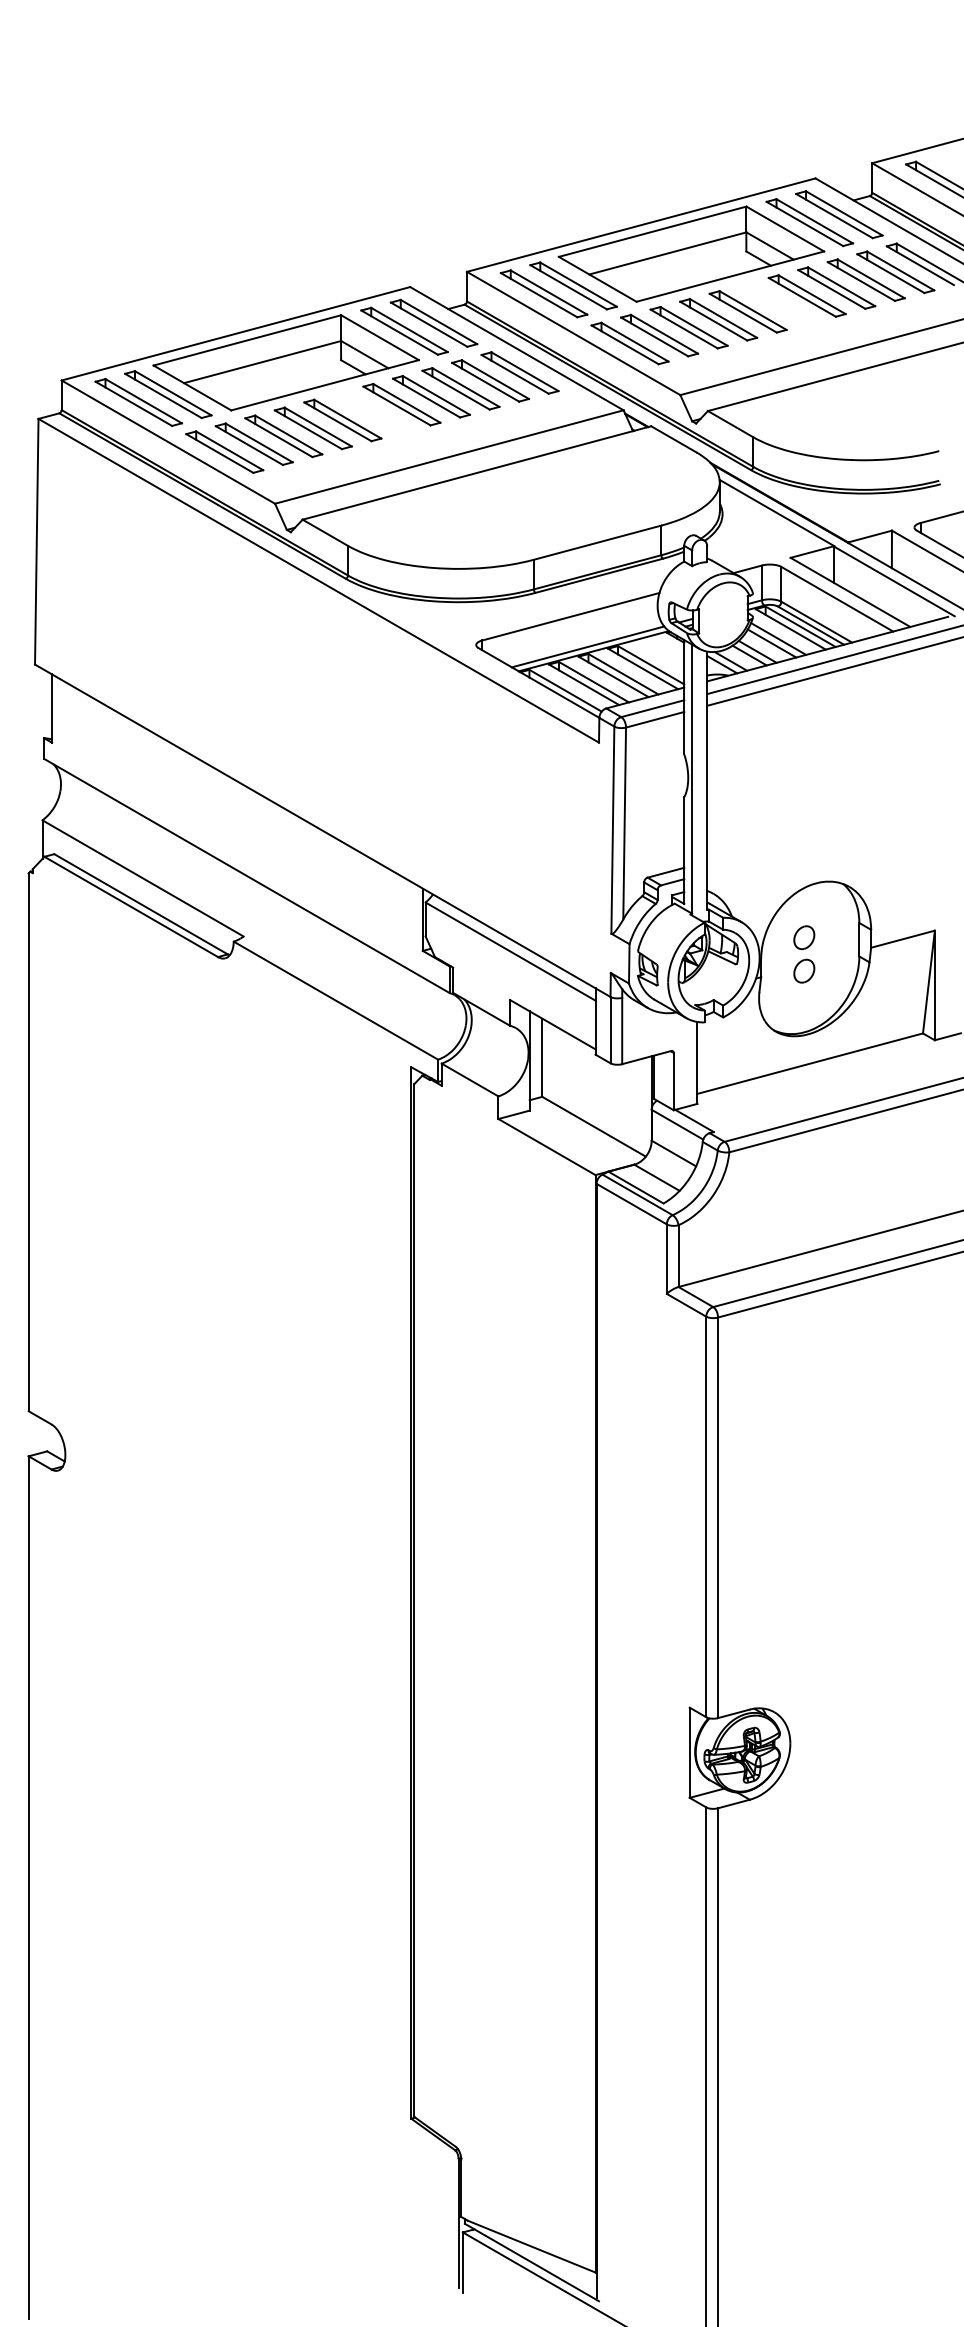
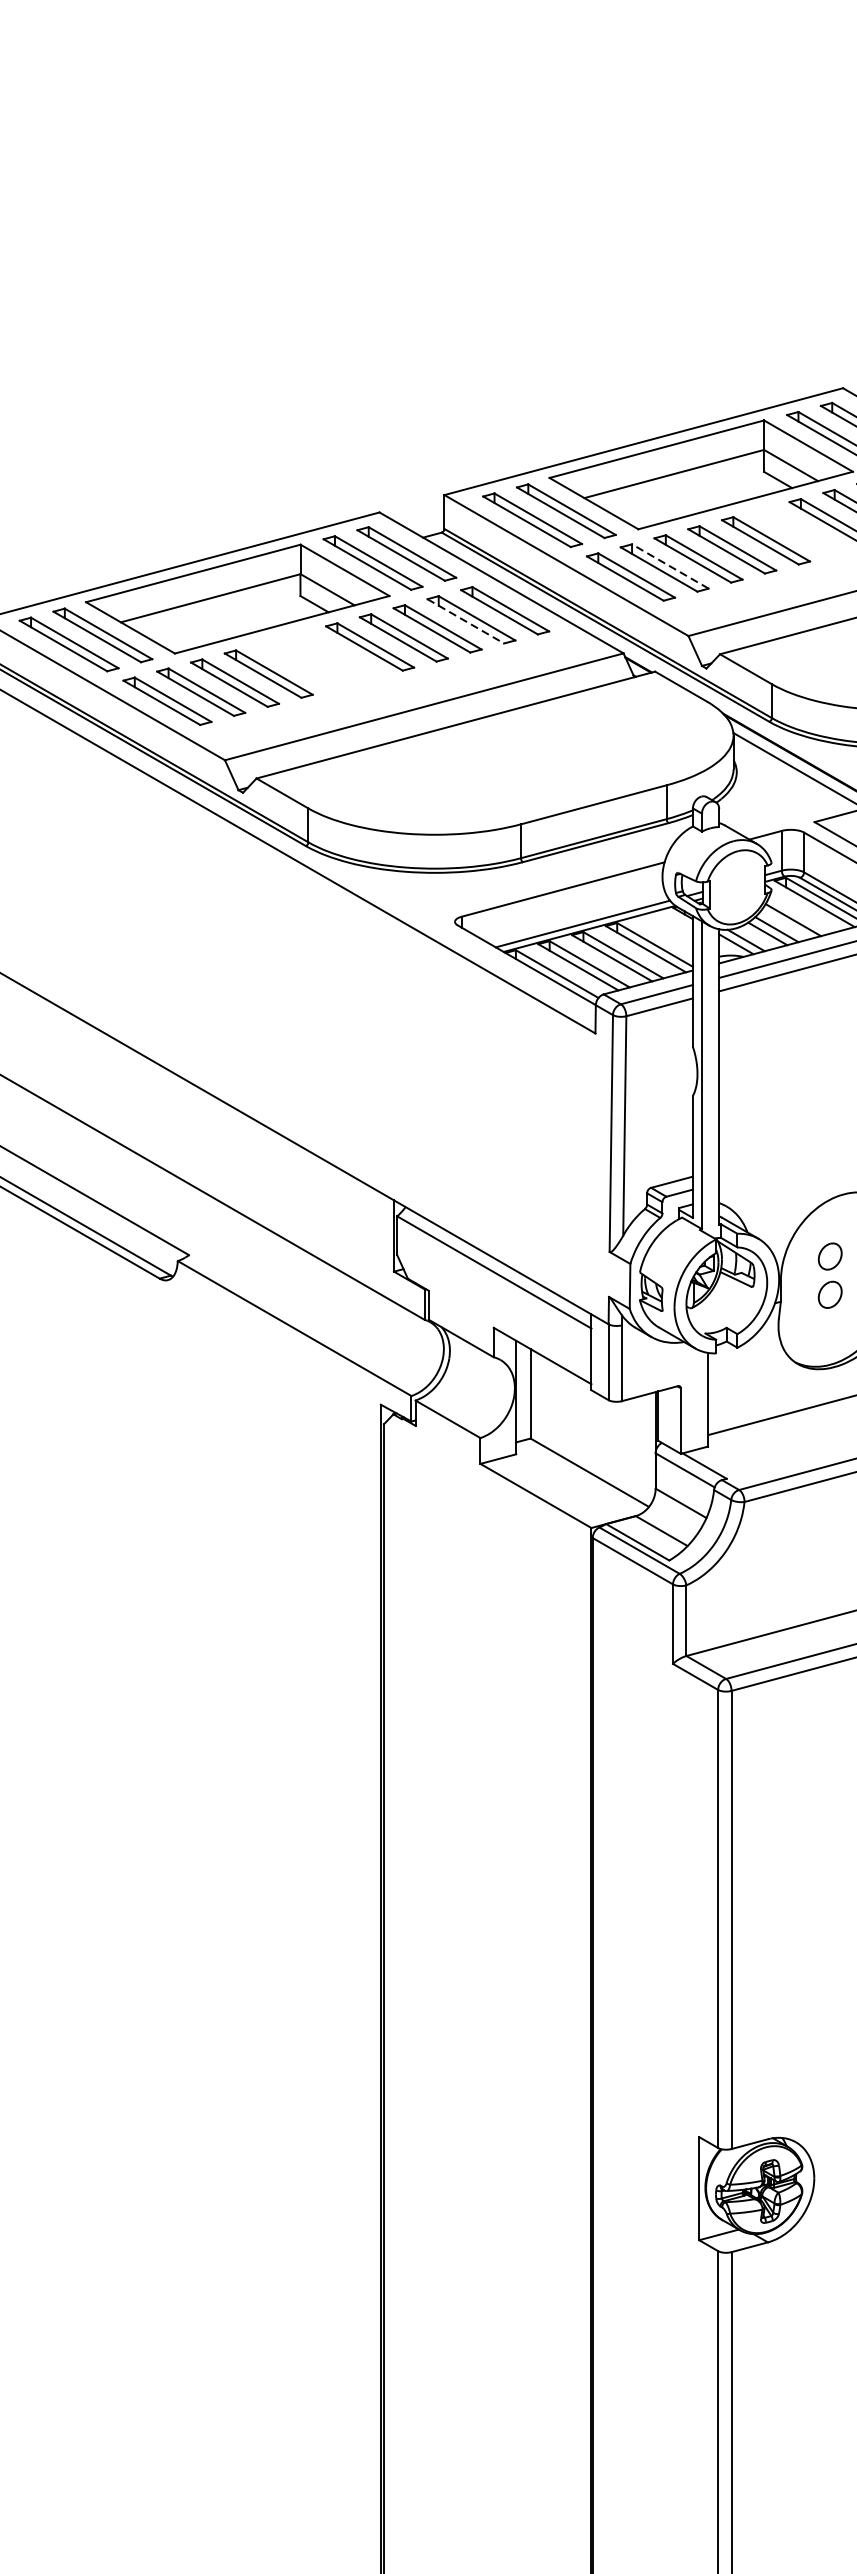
line: (664, 334) -> (670, 566), solid -> dashed
line: (485, 382) -> (465, 621), solid -> dashed
part: (342, 420) -> (302, 665), removed
line: (778, 638) -> (800, 914), removed

